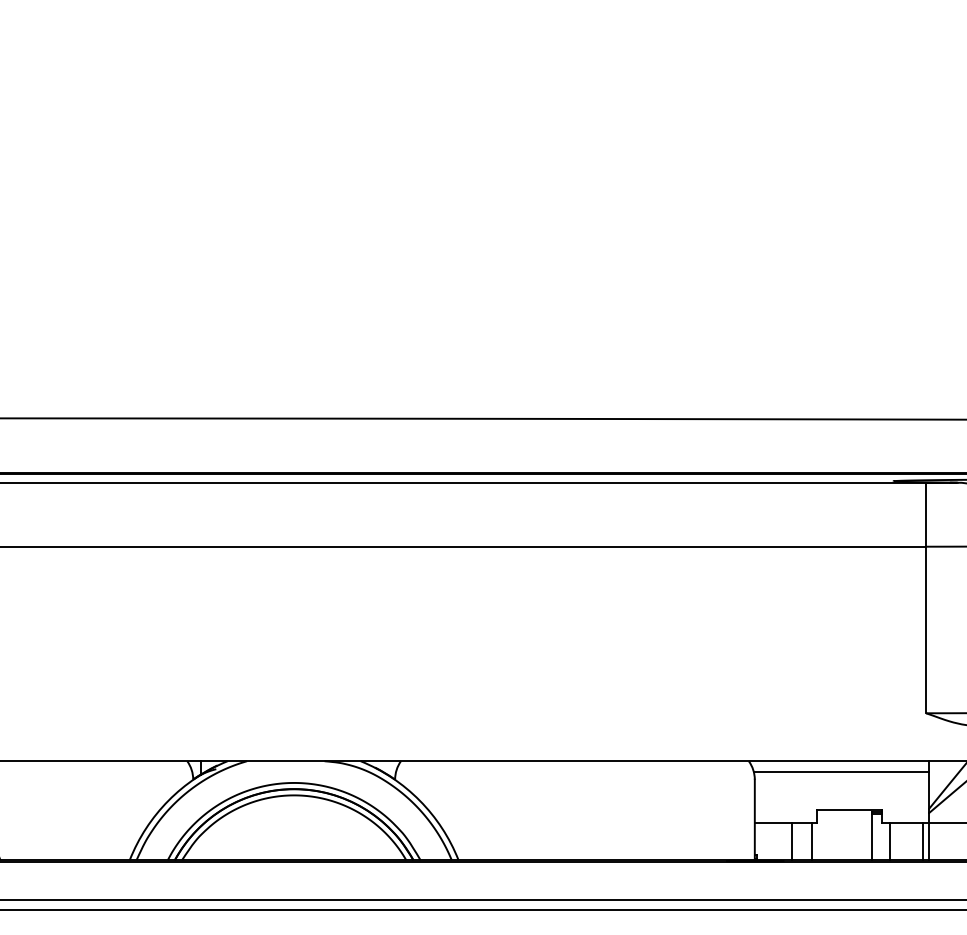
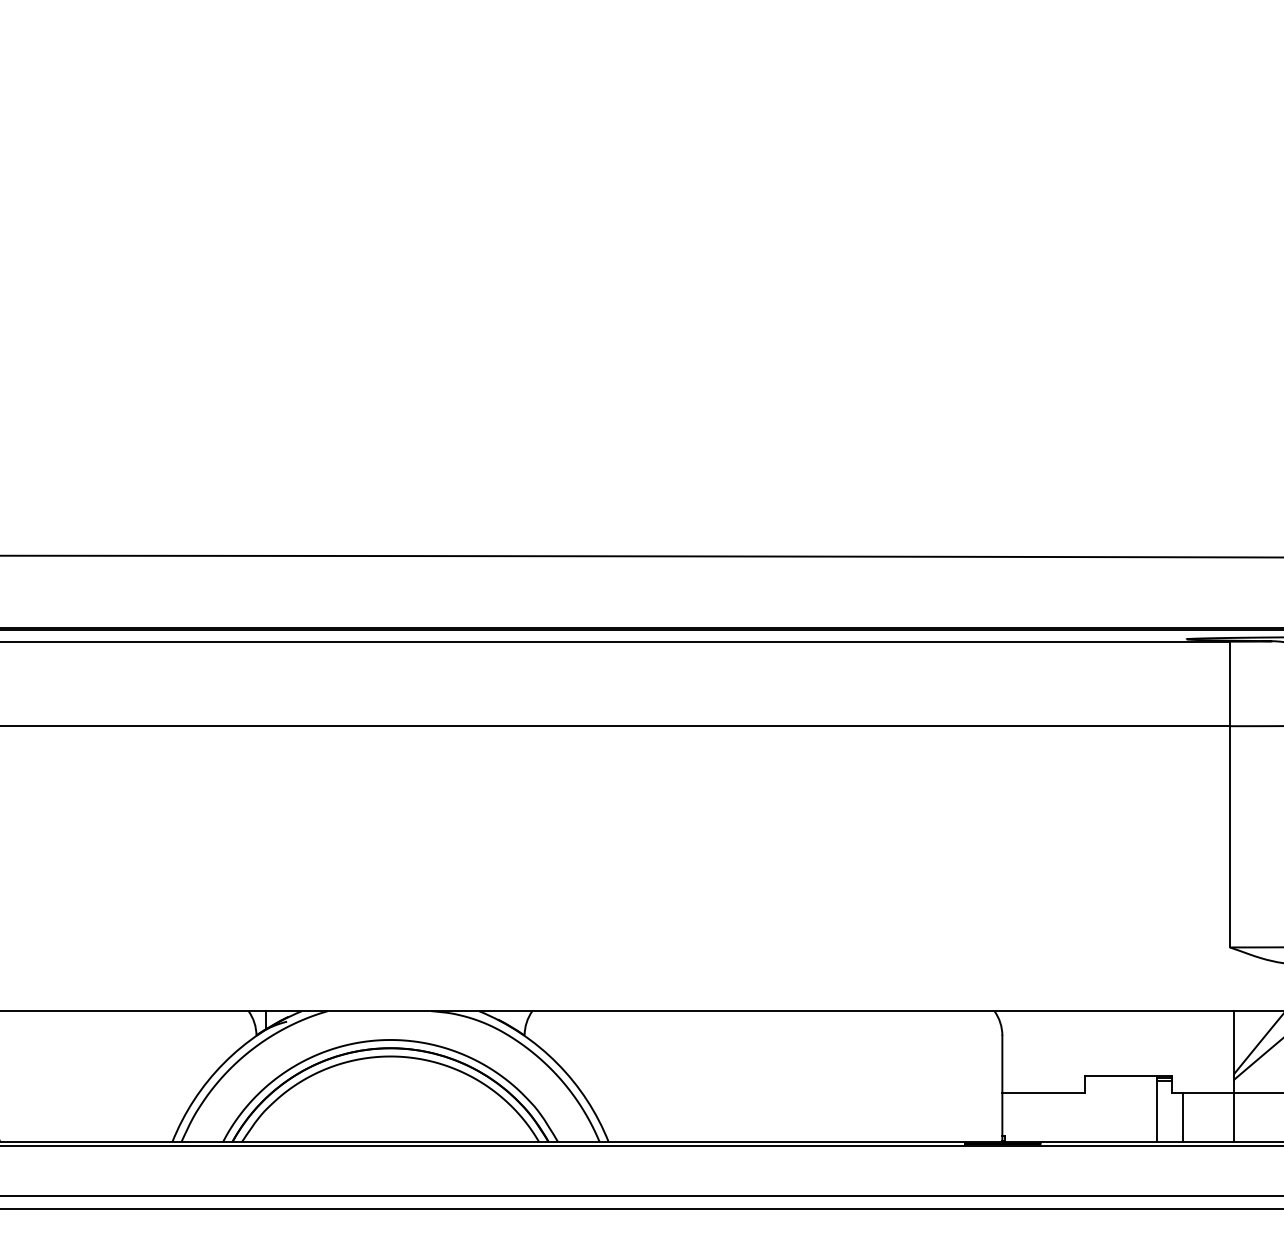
line: (841, 772) -> (1117, 1026), removed
line: (792, 841) -> (1052, 1117), removed
line: (812, 841) -> (1078, 1117), removed
line: (922, 841) -> (1225, 1117), removed

